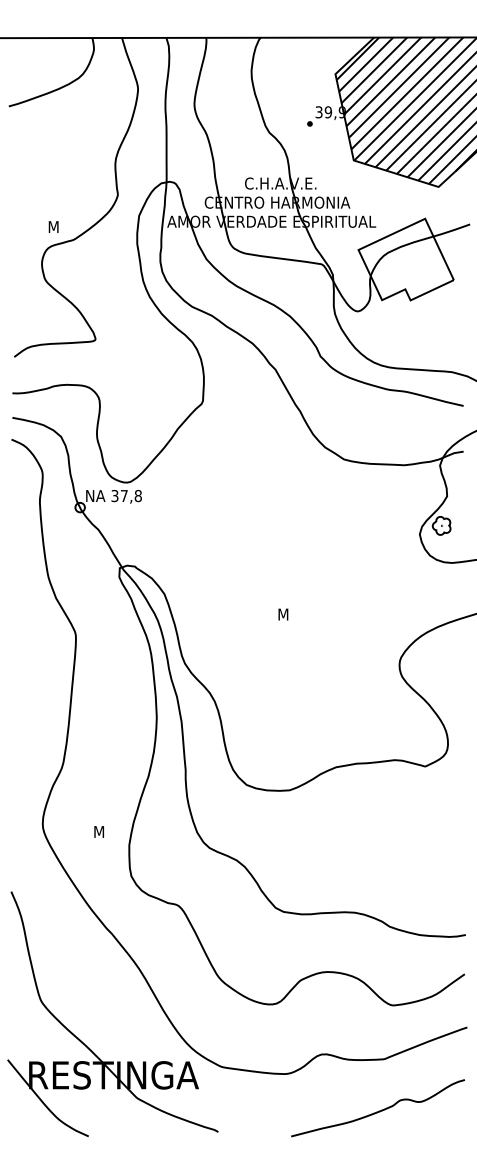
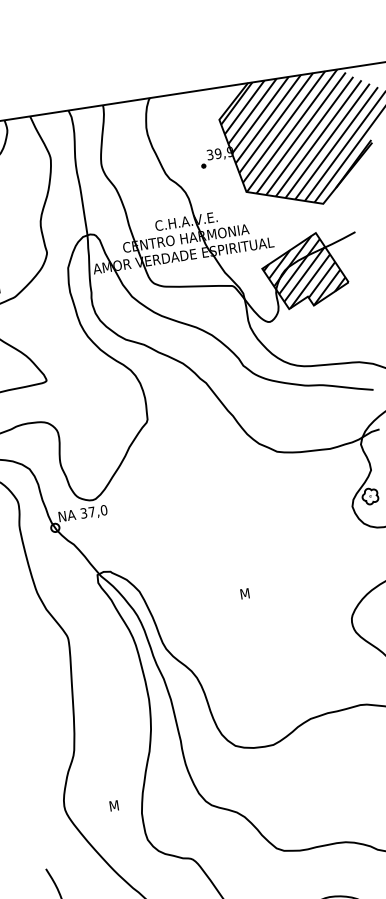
hatch: (405, 260) -> (304, 271), added
text: (137, 495) -> (103, 509), 37,8 -> 37,0

